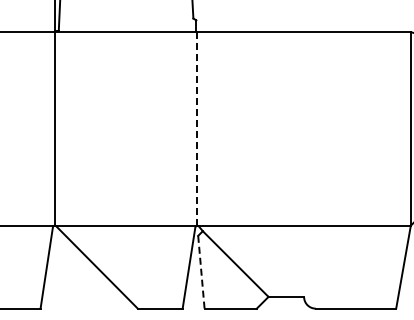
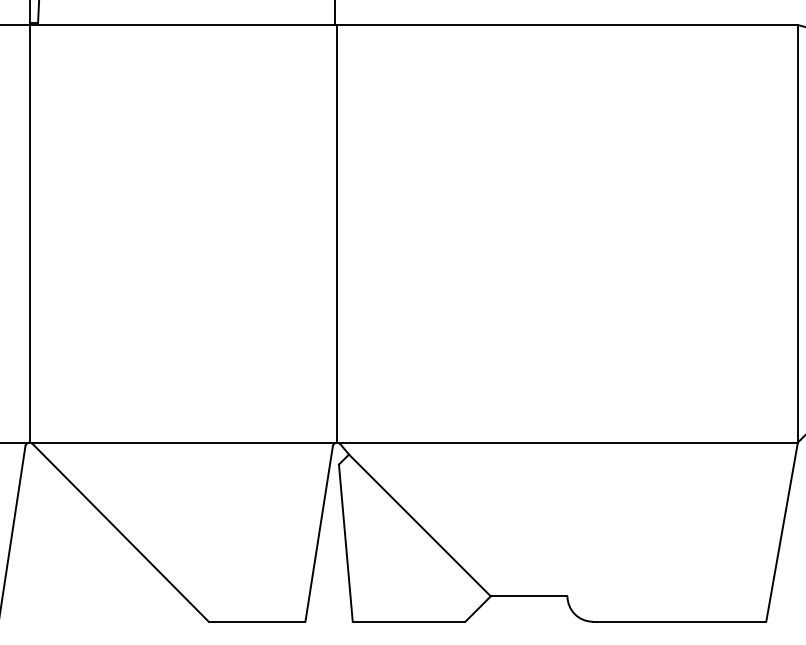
line: (197, 128) -> (337, 232), dashed -> solid
line: (201, 272) -> (346, 543), dashed -> solid

